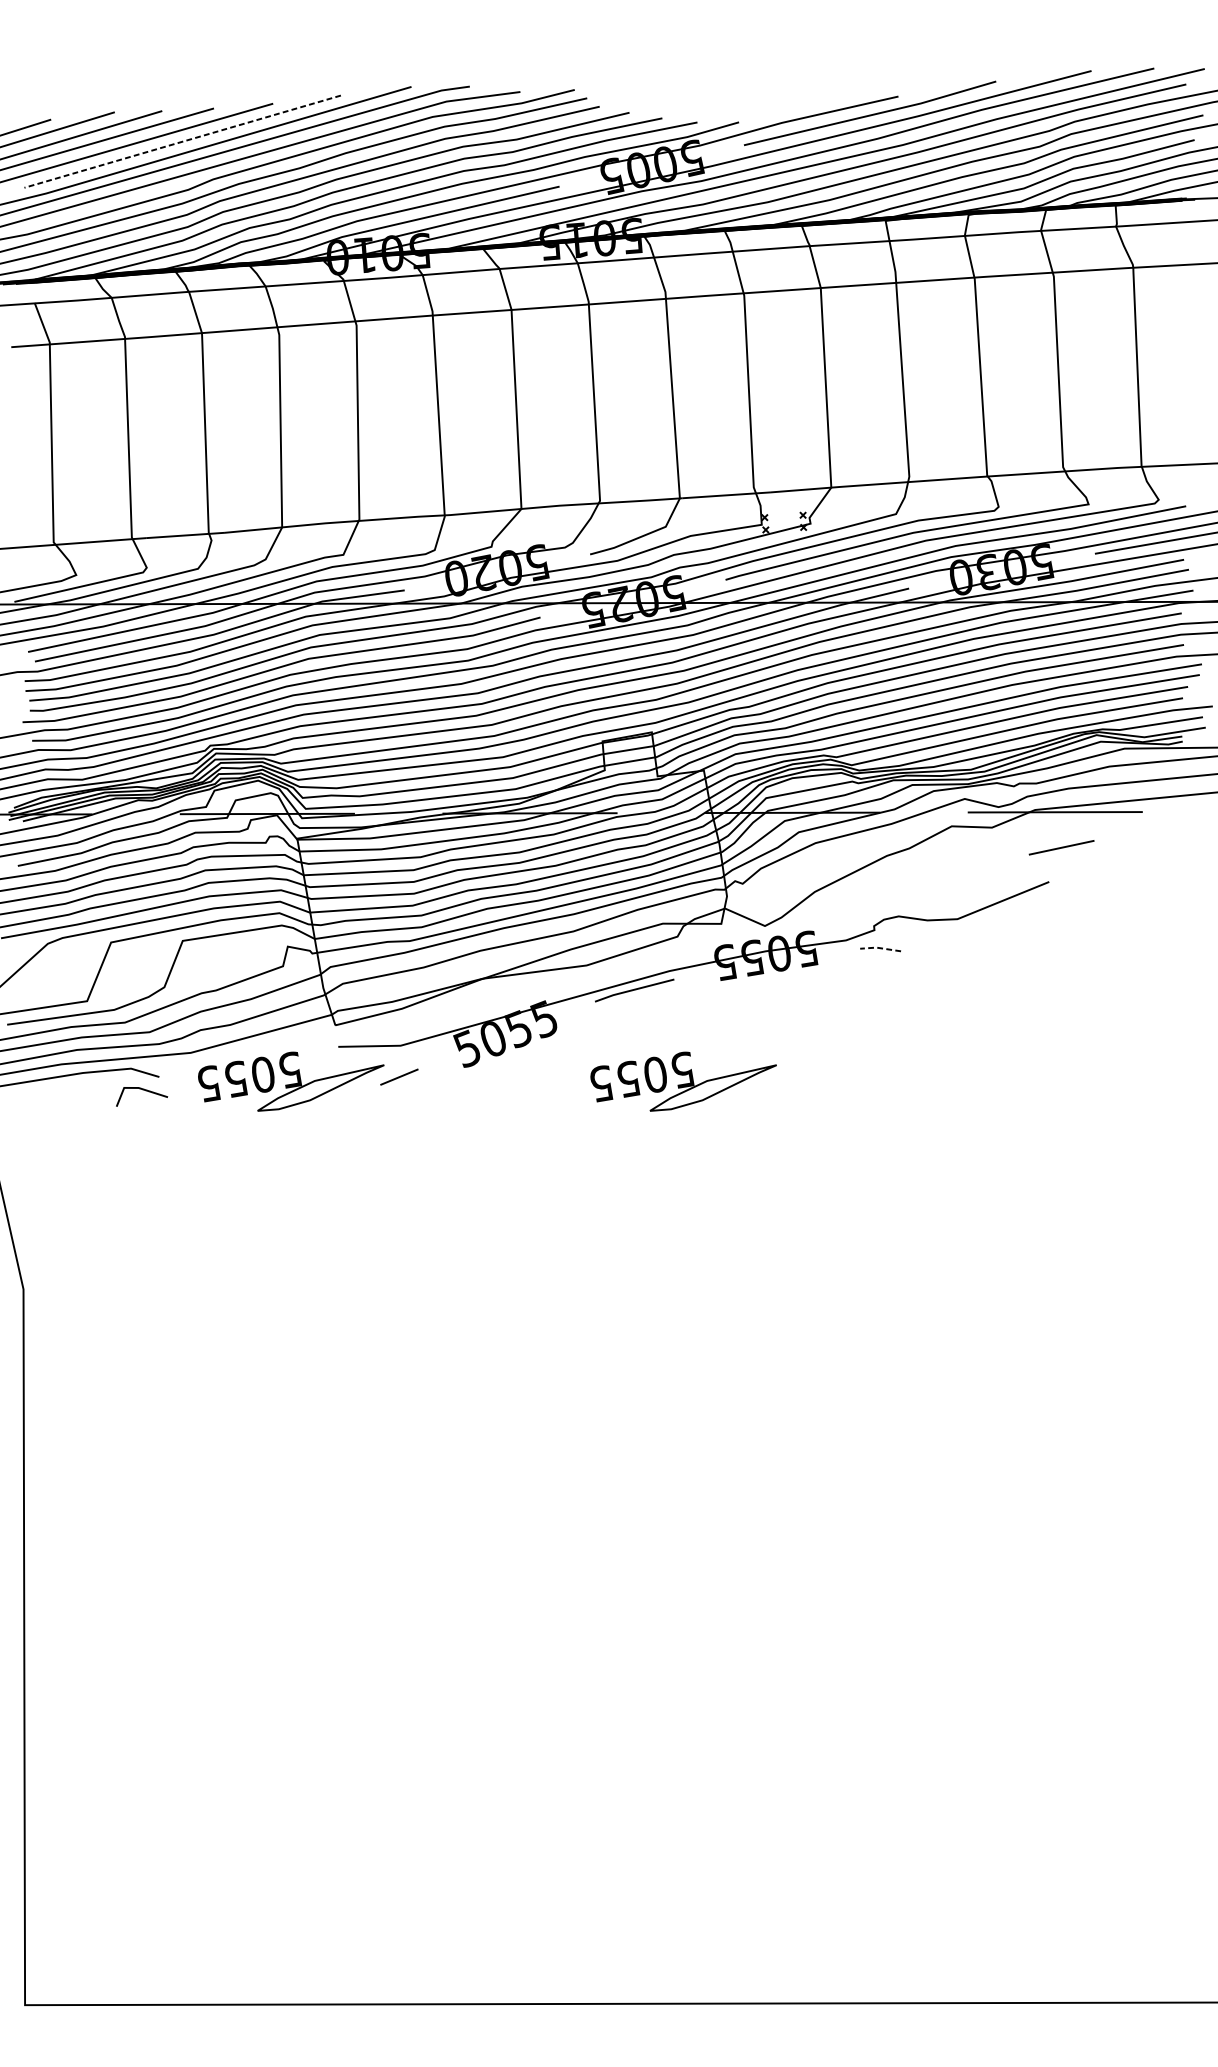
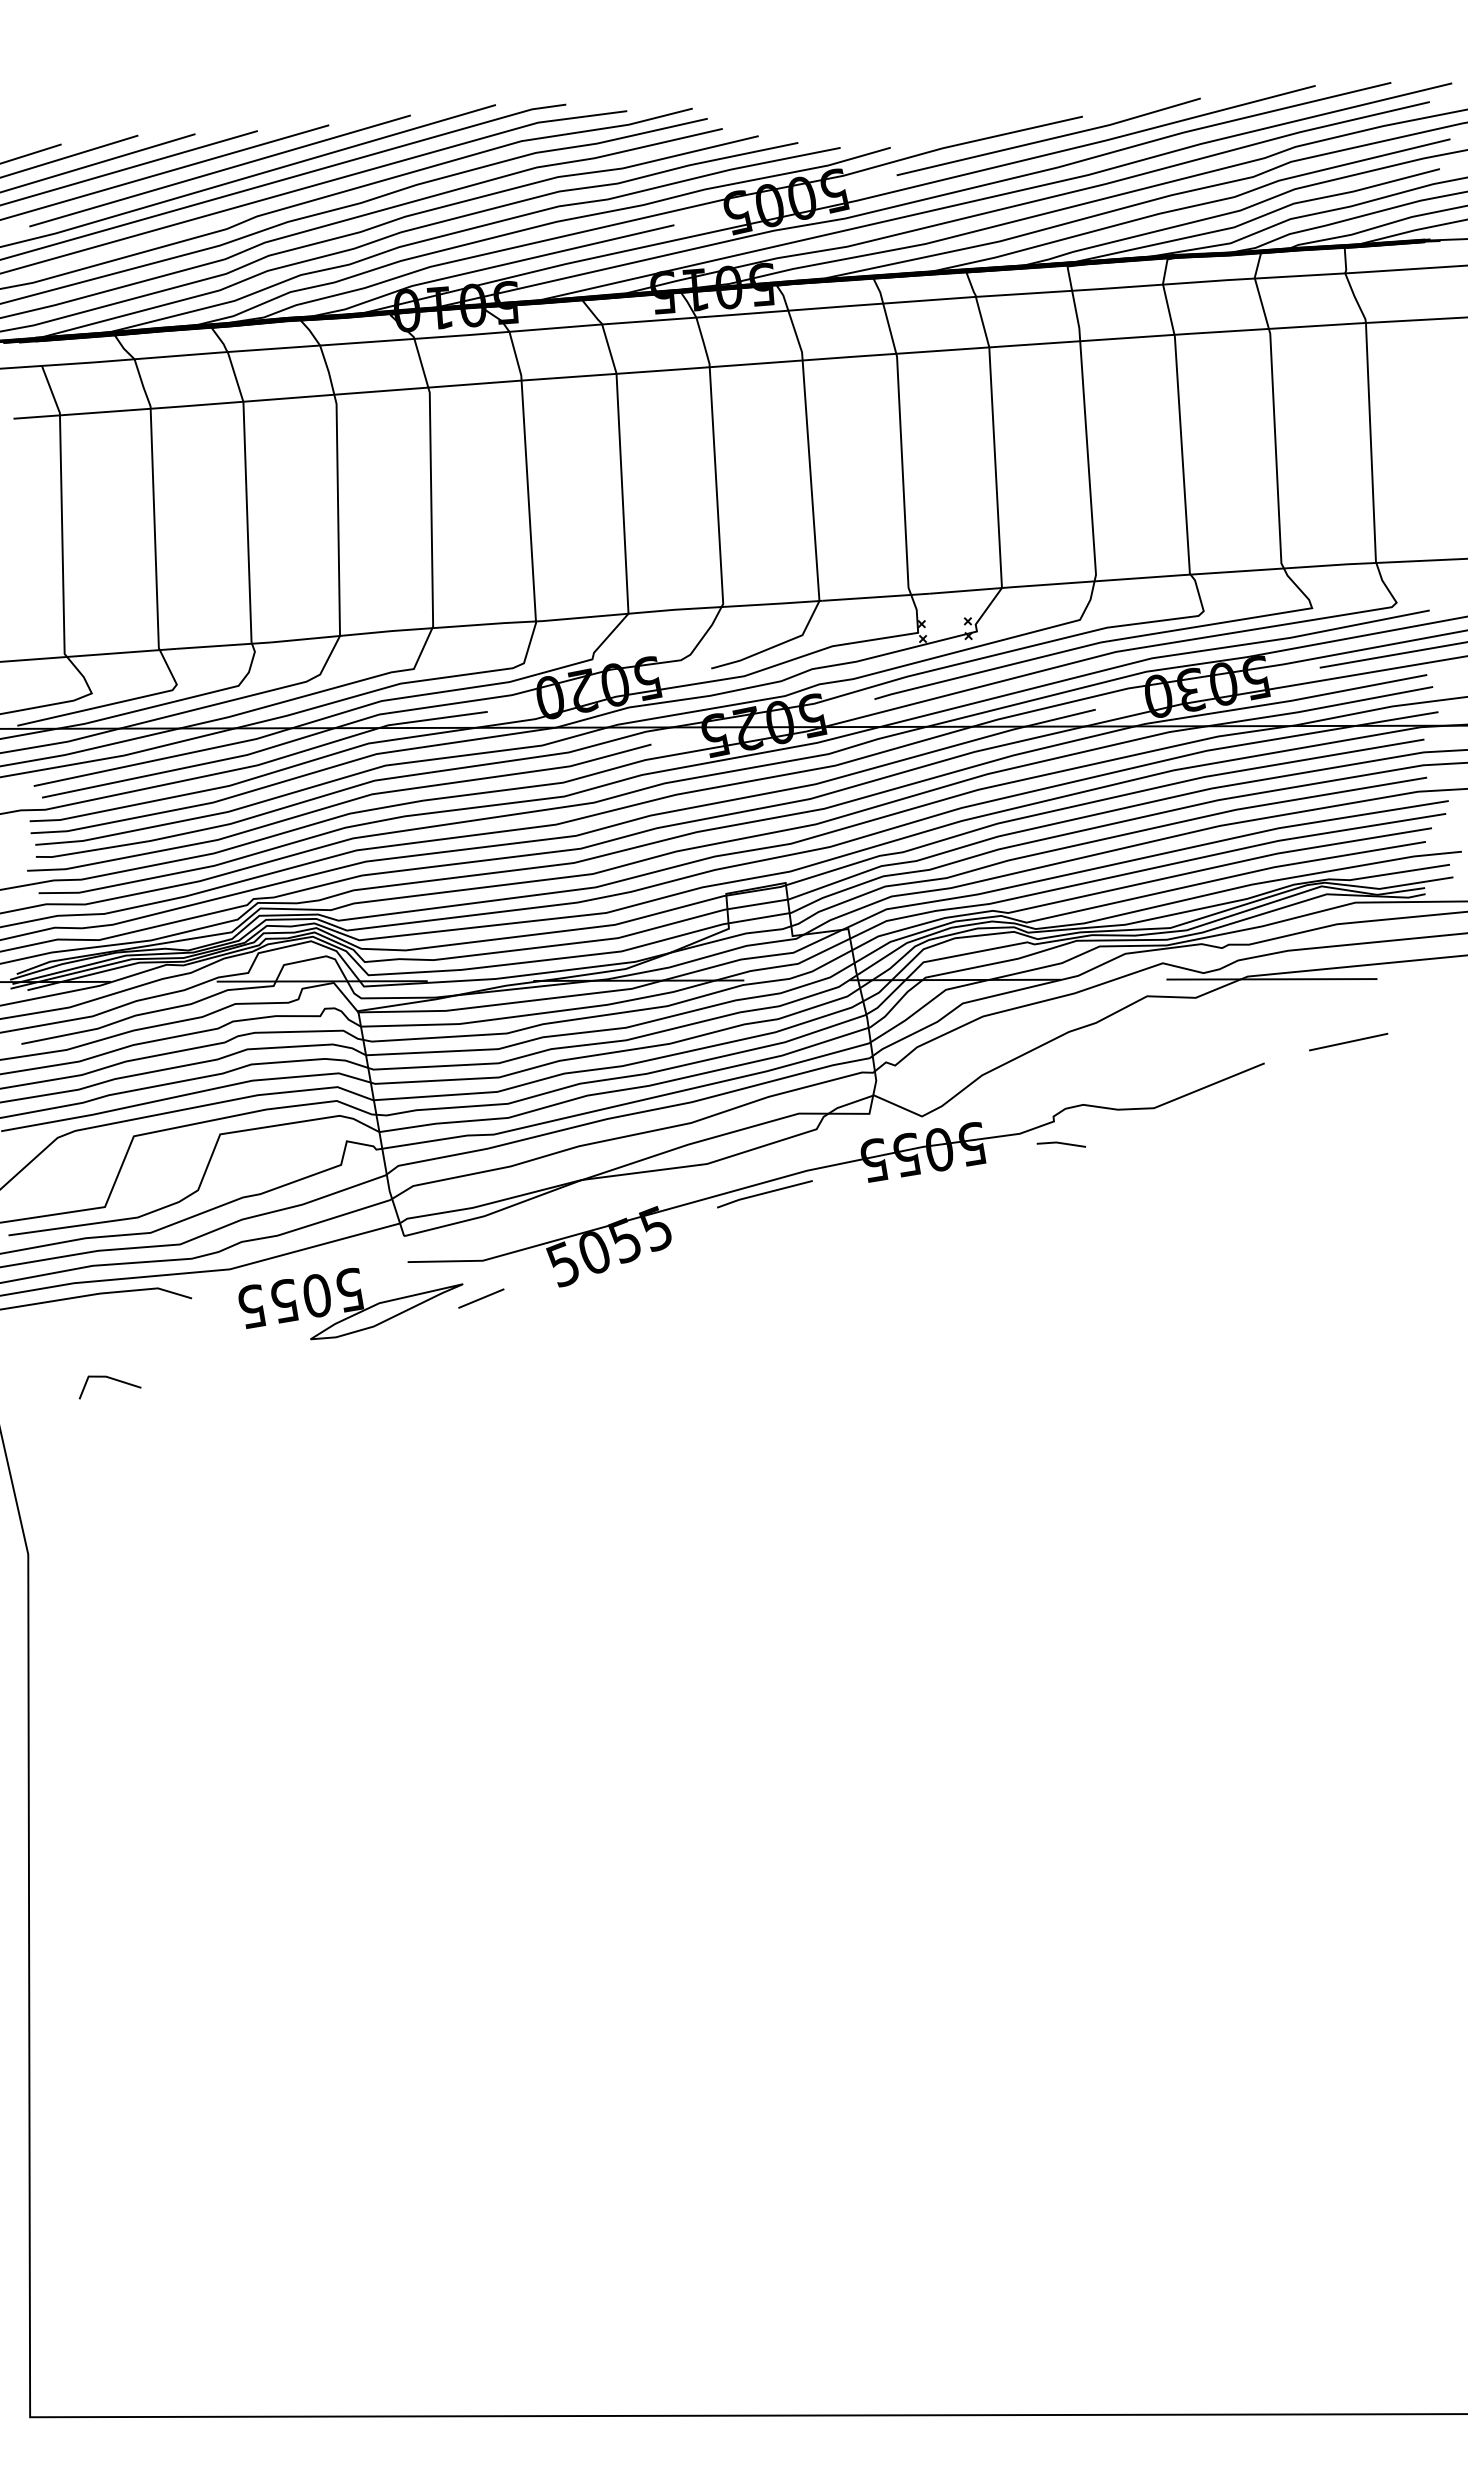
line: (183, 142) -> (220, 171), dashed -> solid
line: (1061, 847) -> (1348, 1041), moved
line: (880, 948) -> (1061, 1143), dashed -> solid
part: (683, 1082) -> (823, 1304), removed
line: (143, 1090) -> (111, 1379), moved

